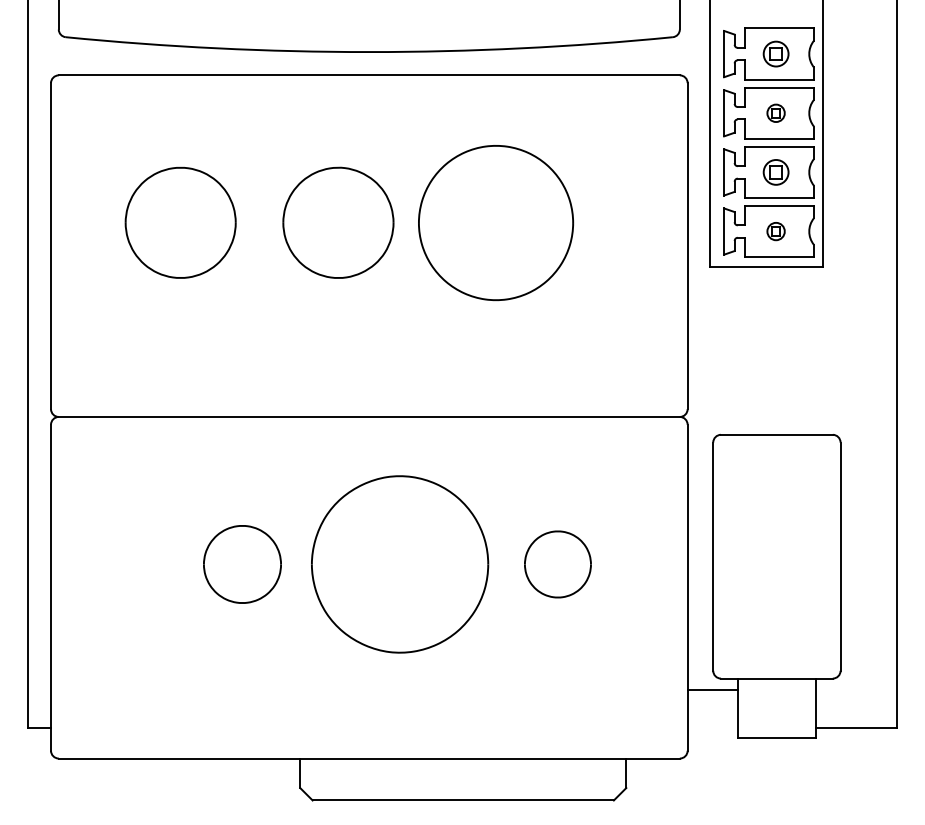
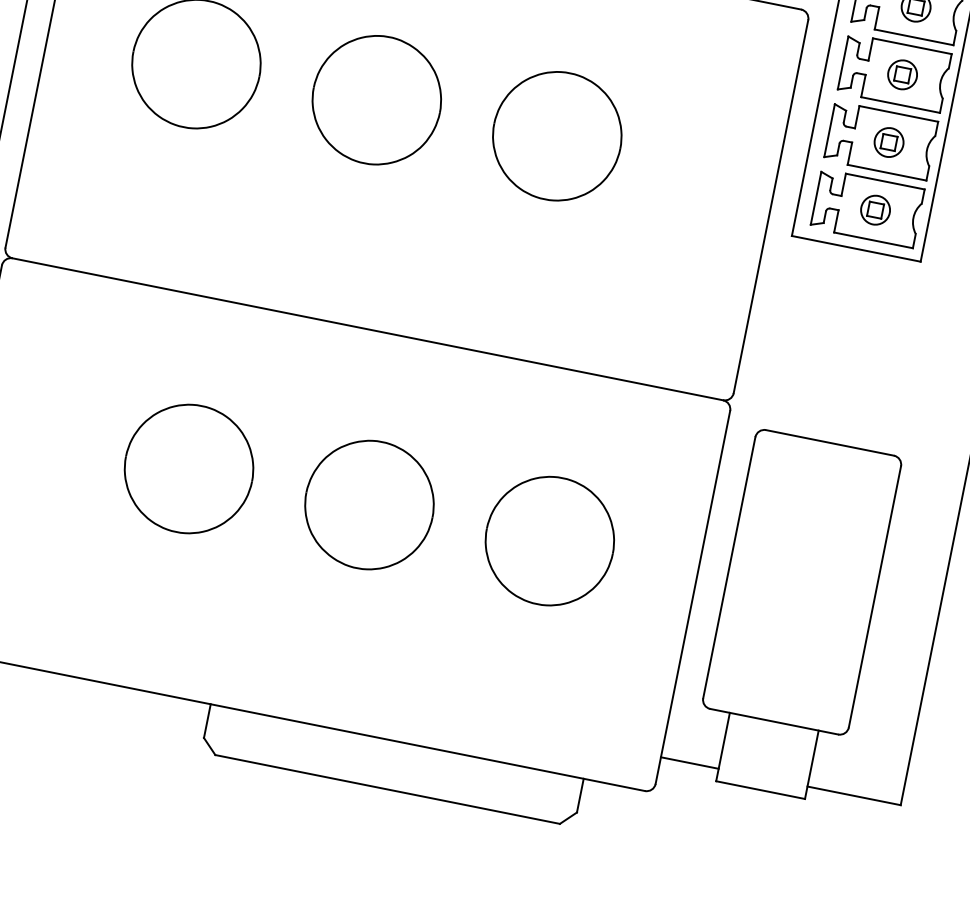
part: (775, 113) -> (901, 75), size x1.43
part: (496, 222) -> (557, 135), size x0.71
part: (775, 231) -> (874, 209), size x1.43
part: (242, 564) -> (189, 469), size x1.43
part: (400, 564) -> (369, 505), size x0.62
part: (557, 564) -> (549, 541), size x1.67
line: (712, 689) -> (689, 762), moved

